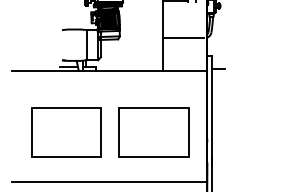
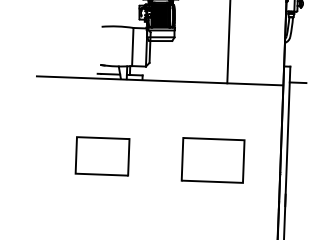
line: (183, 38) -> (254, 43), removed
part: (66, 132) -> (102, 156), size x0.6
part: (153, 132) -> (212, 160), size x0.7
line: (109, 182) -> (154, 221), removed

